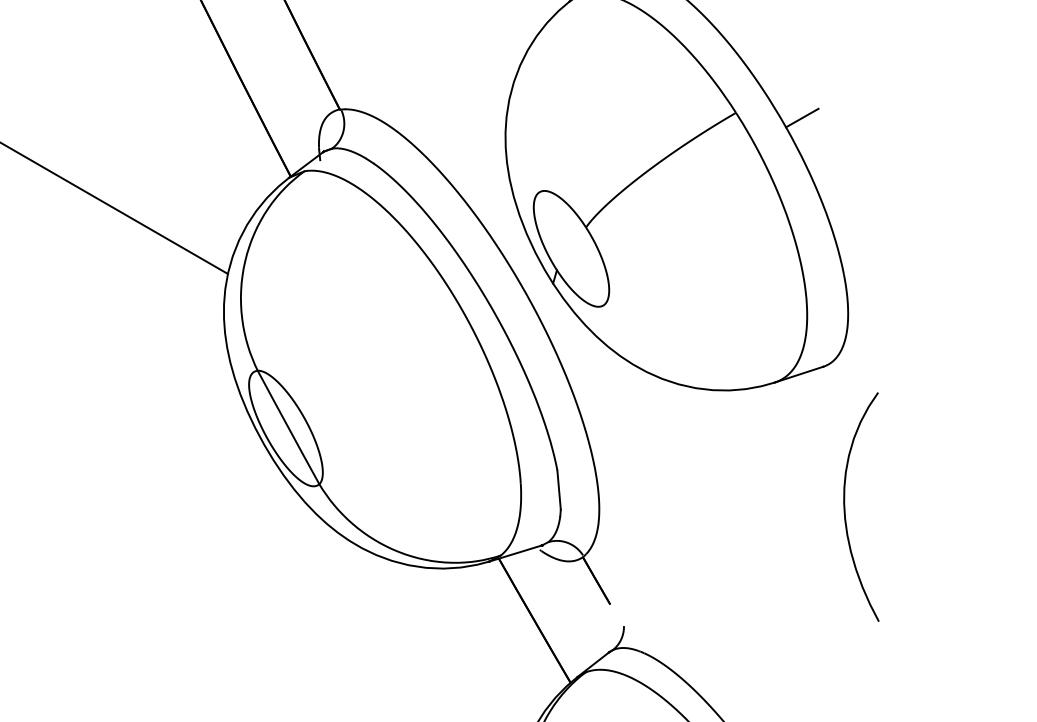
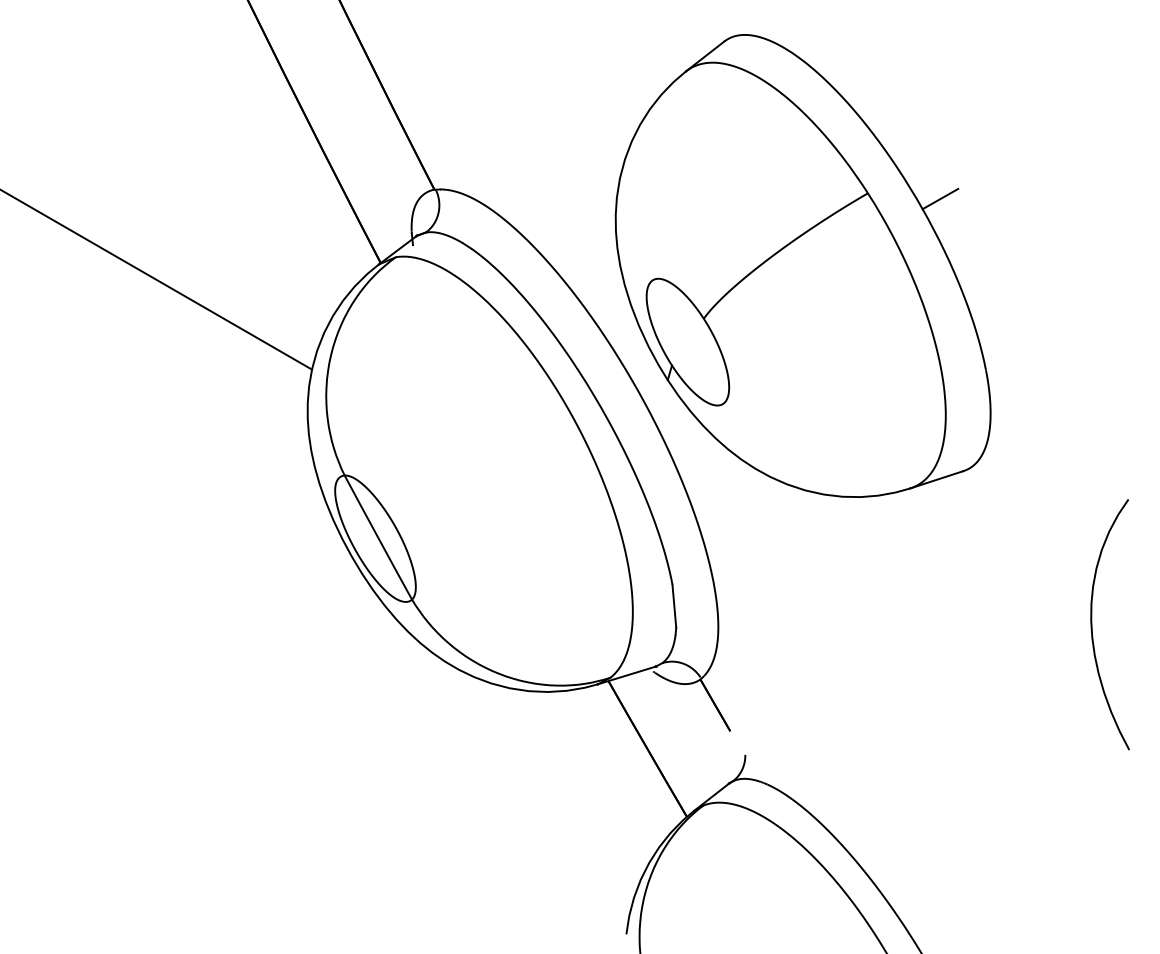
curve: (845, 506) -> (1092, 624), moved

